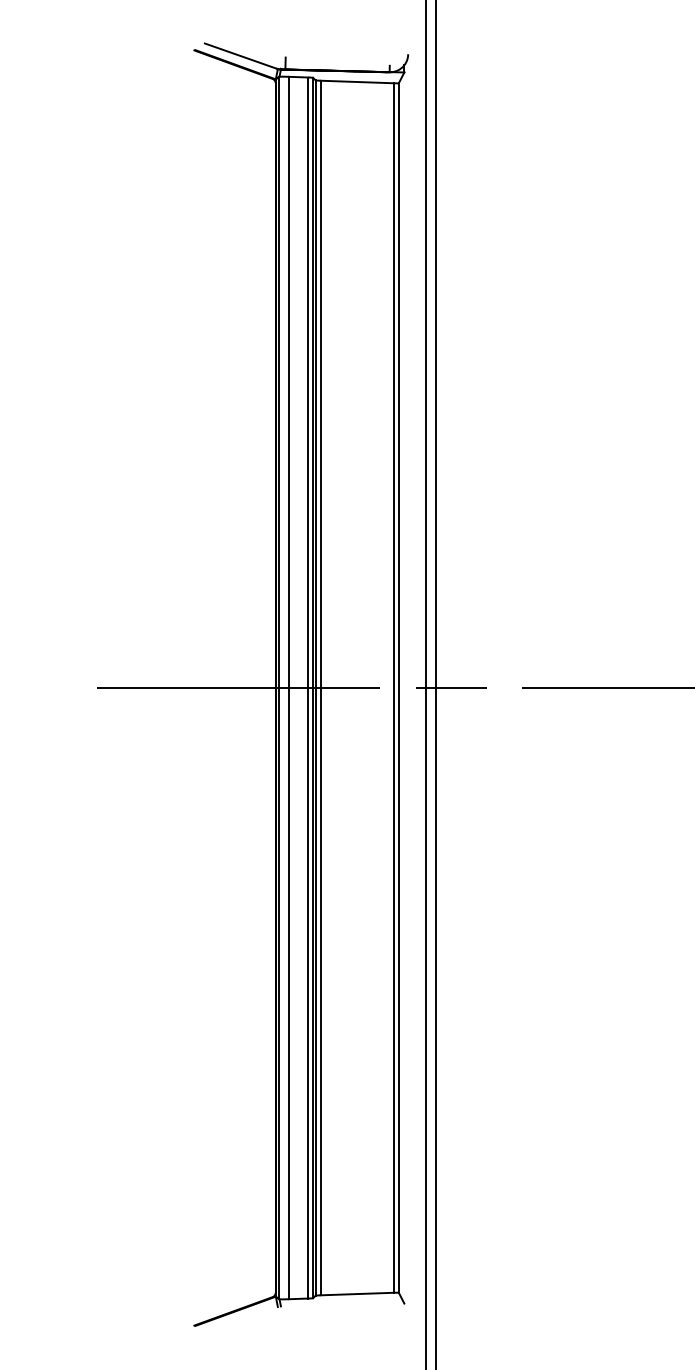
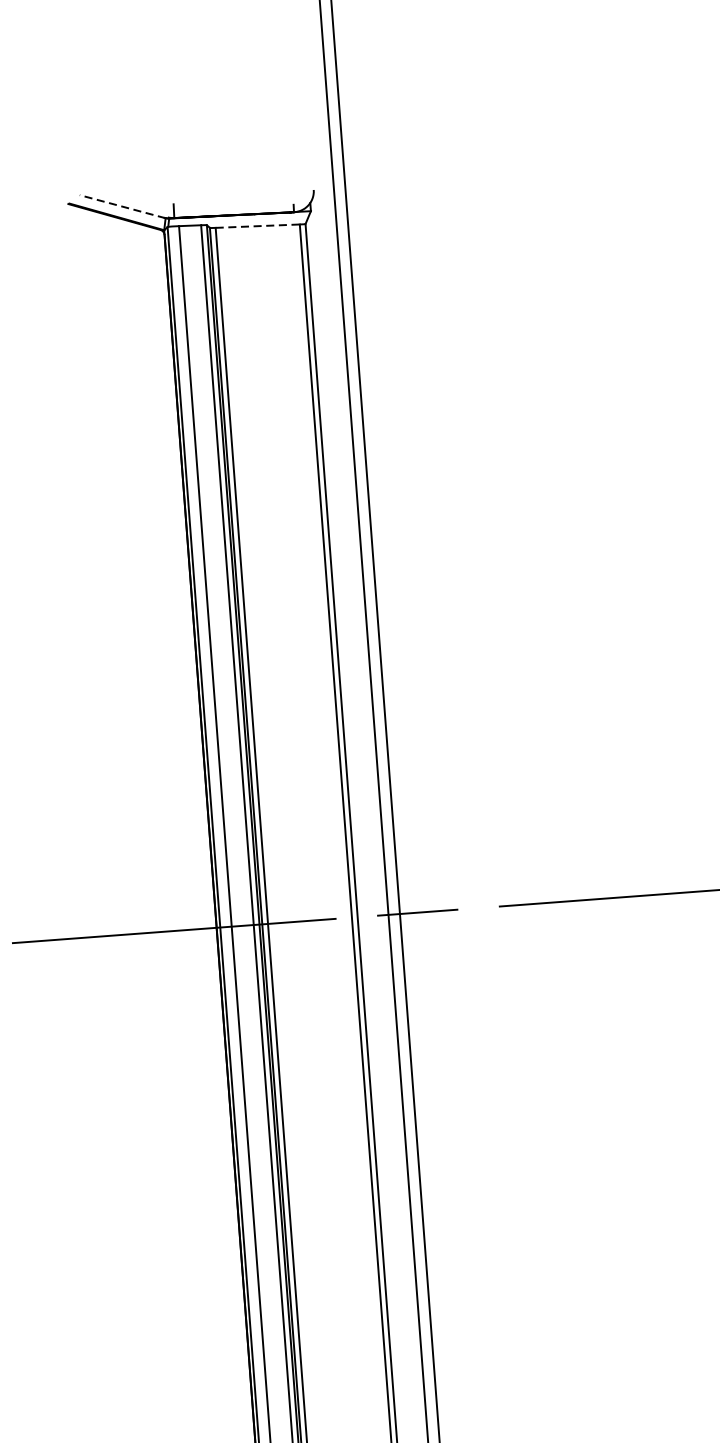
line: (241, 56) -> (122, 206), solid -> dashed
line: (357, 82) -> (258, 226), solid -> dashed

